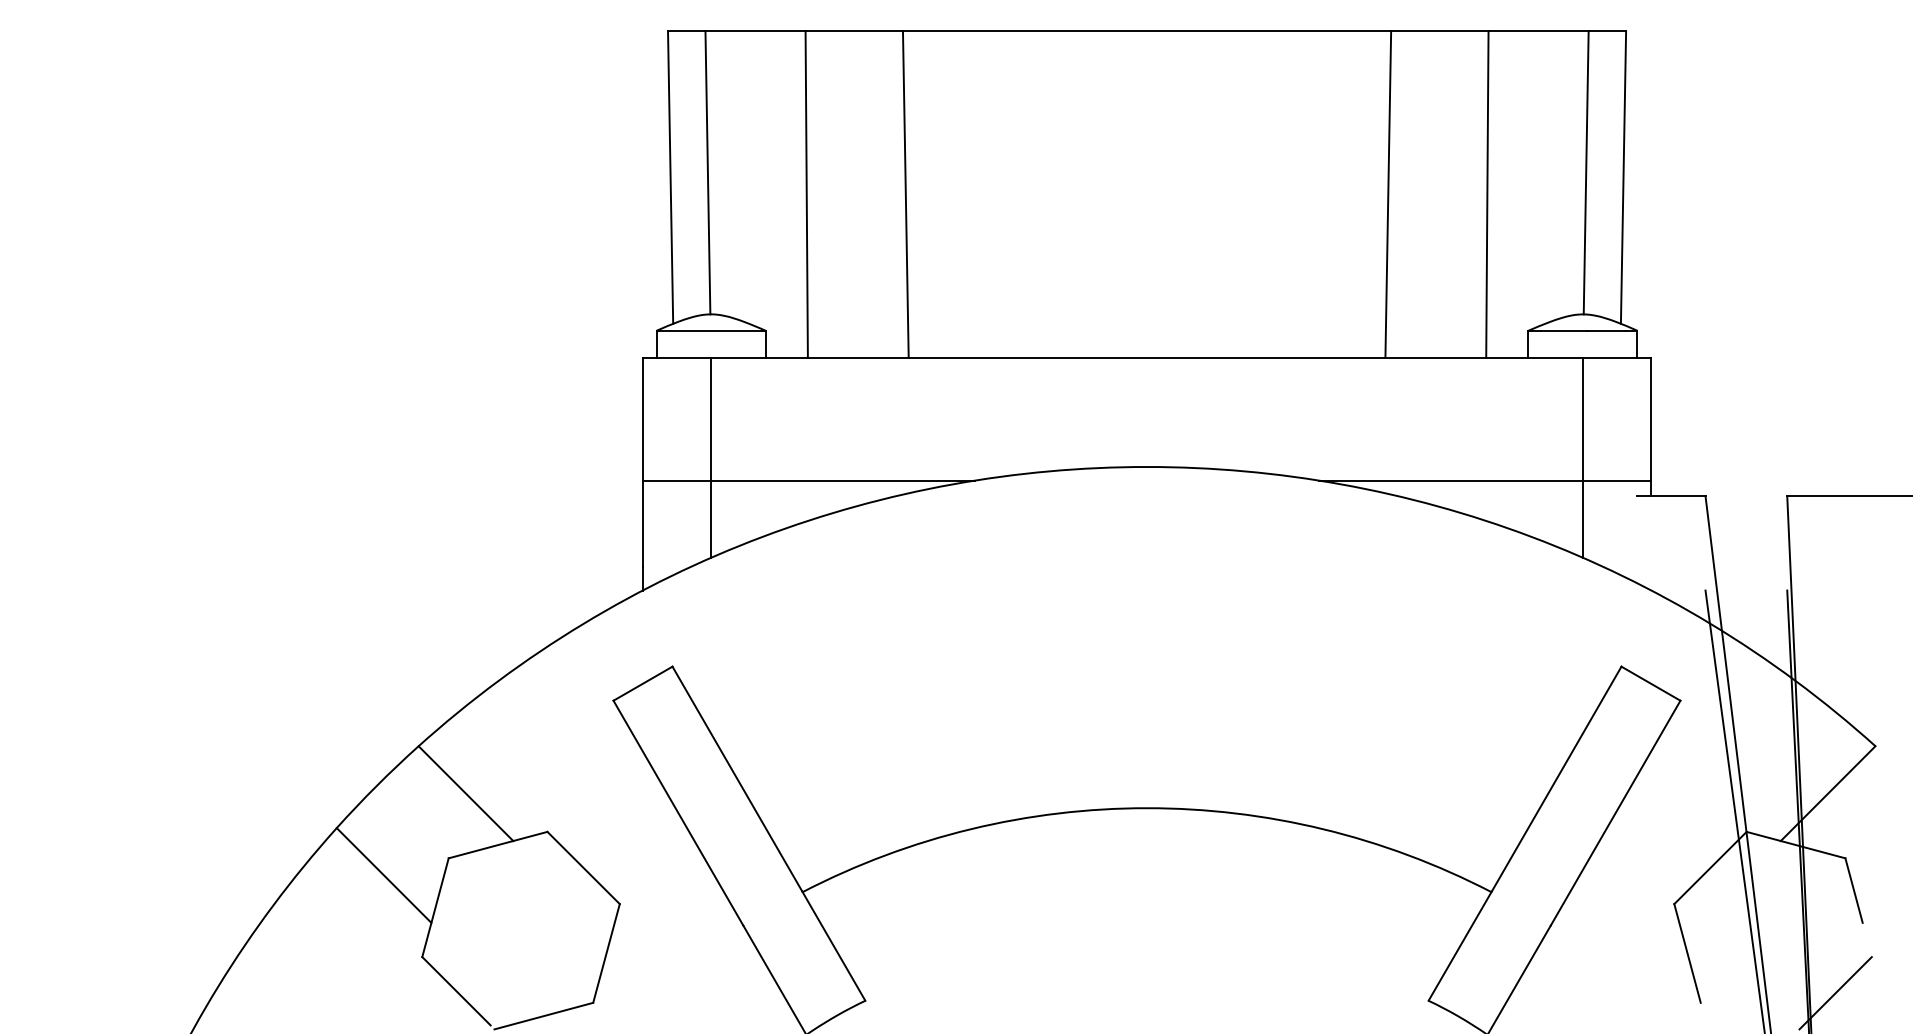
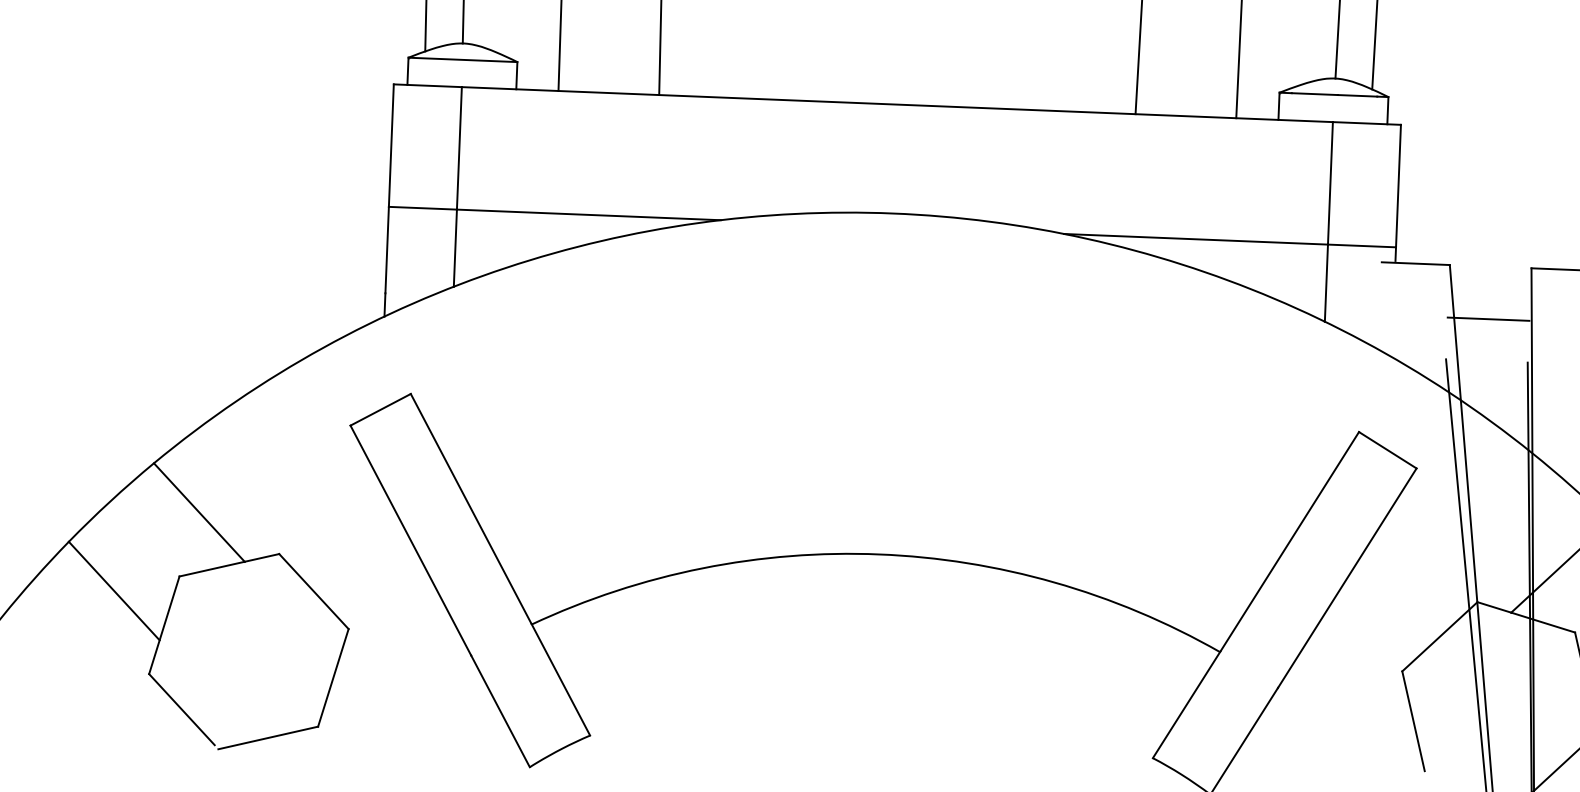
line: (1746, 548) -> (1488, 318), added

